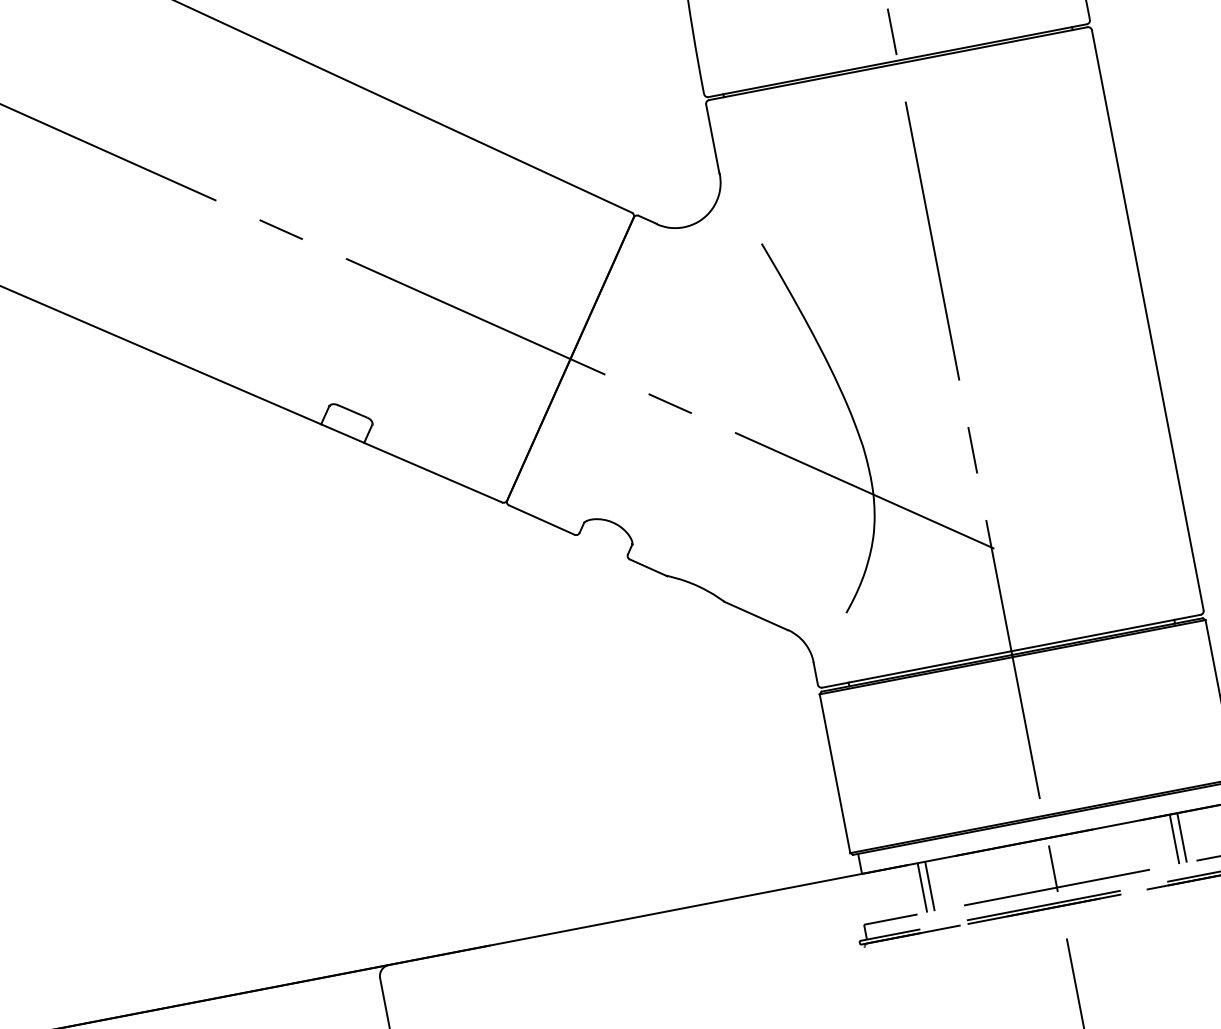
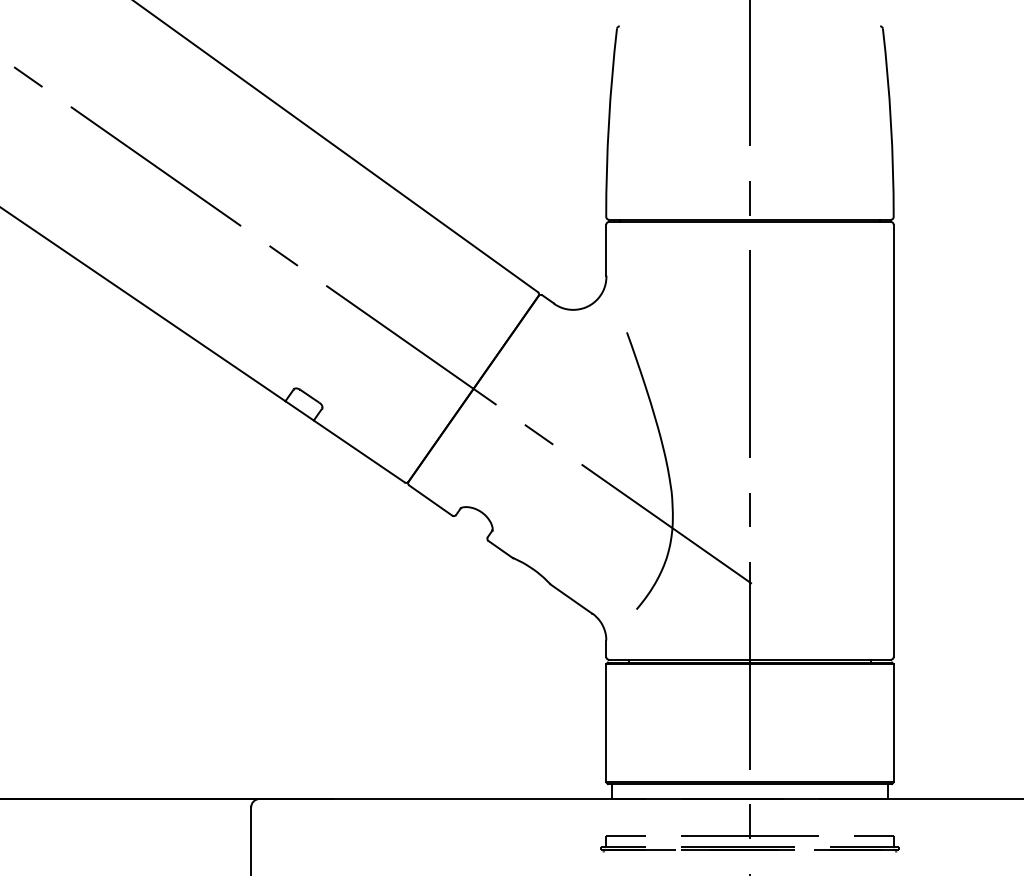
line: (1181, 838) -> (846, 817), removed
line: (1175, 839) -> (841, 817), removed
line: (929, 886) -> (658, 817), removed
line: (922, 887) -> (653, 817), removed

